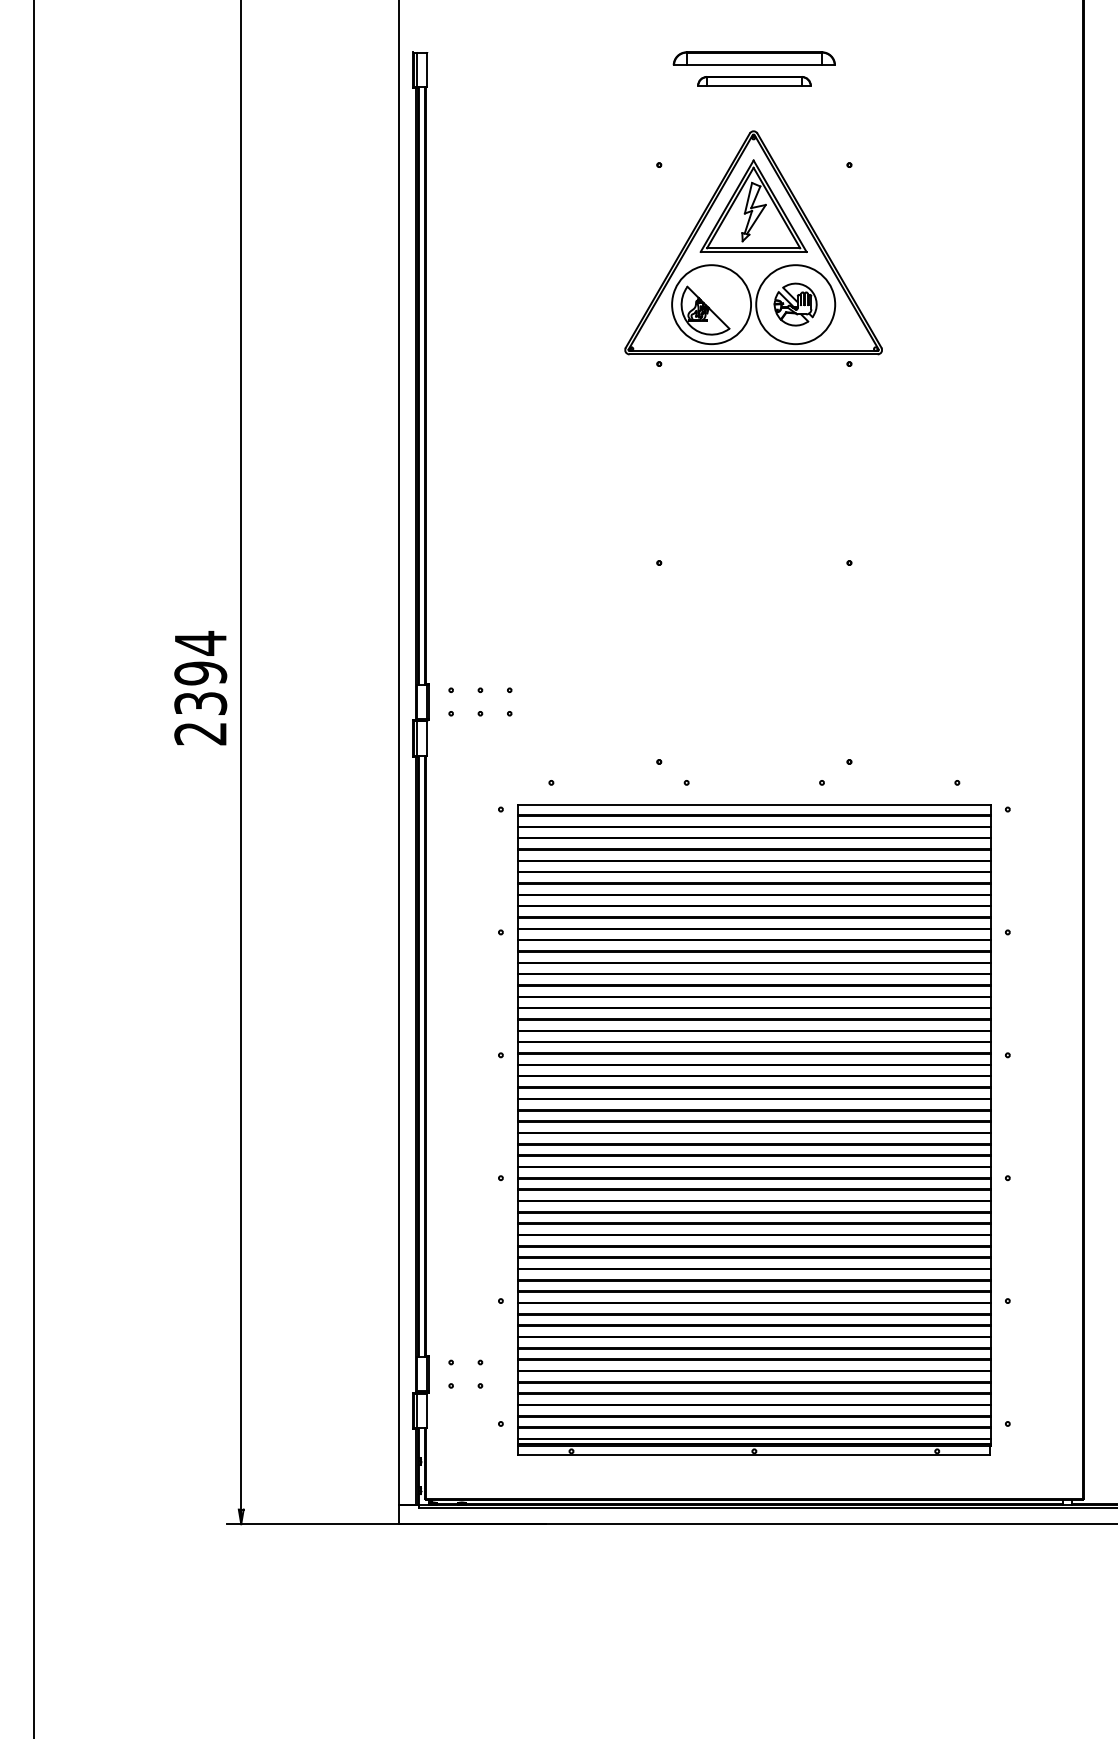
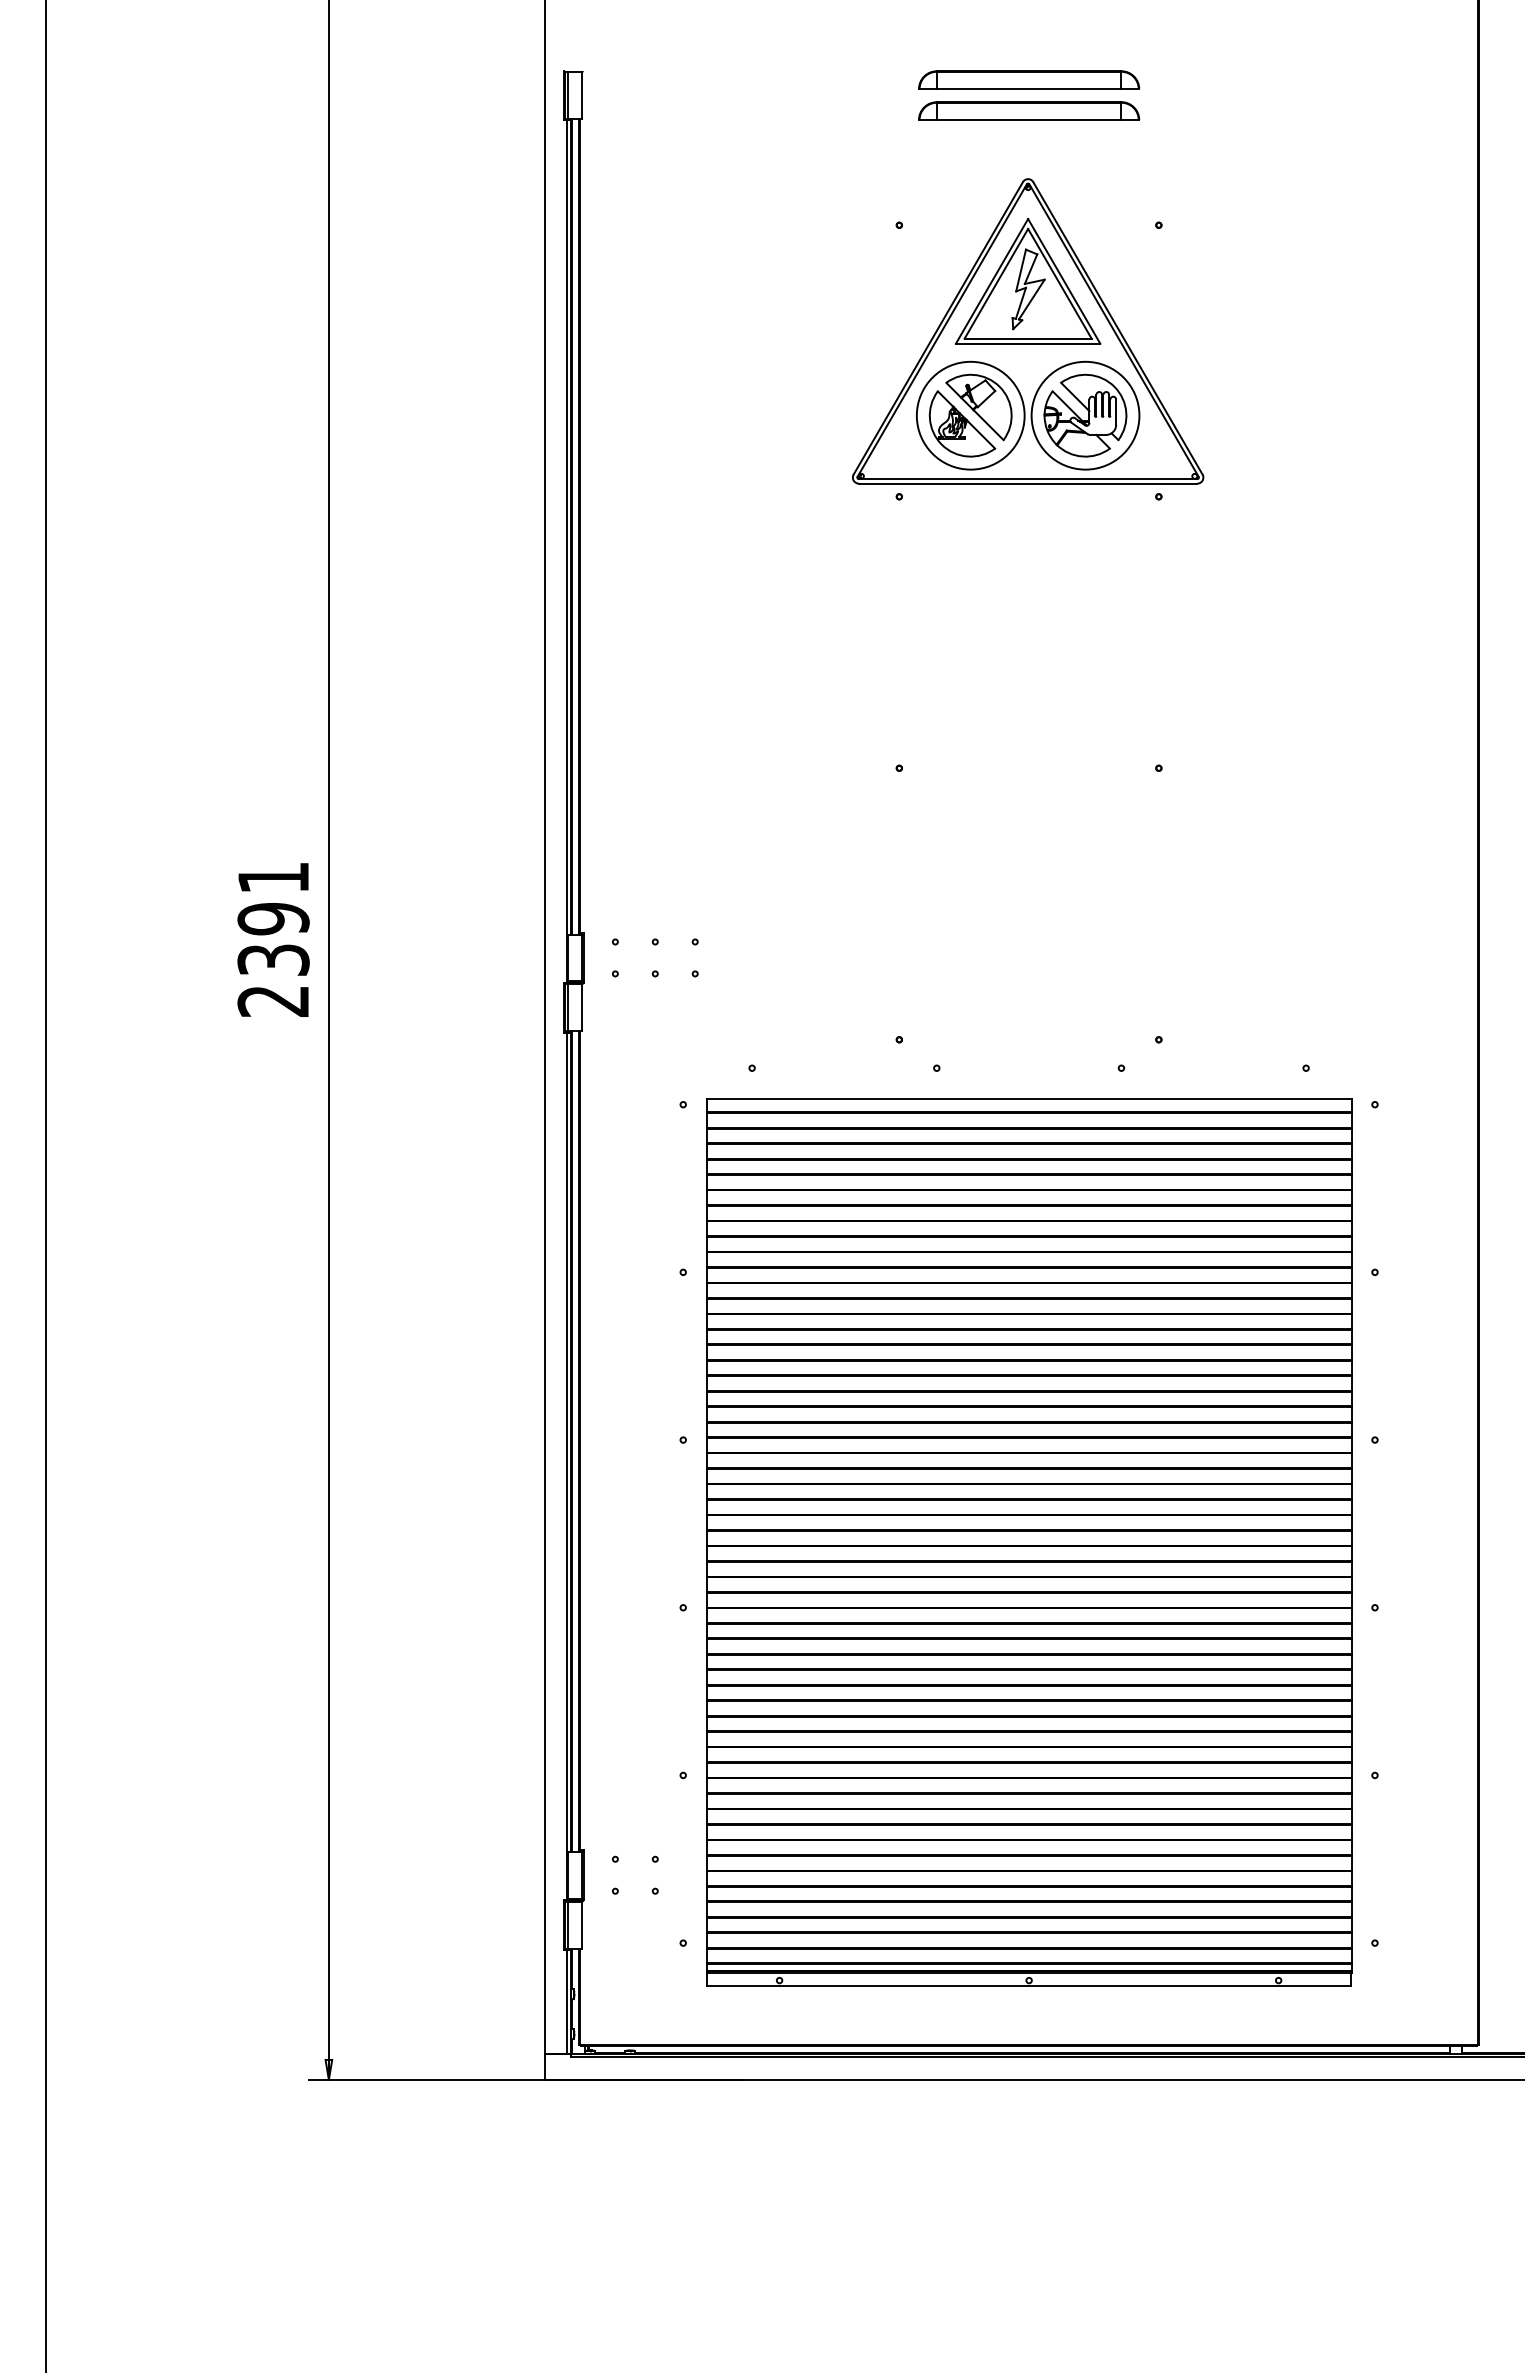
part: (754, 81) -> (1029, 110), size x1.43
part: (717, 298) -> (978, 407), added
part: (795, 304) -> (1085, 415), size x1.43
text: (200, 643) -> (273, 877), 2394 -> 2391

